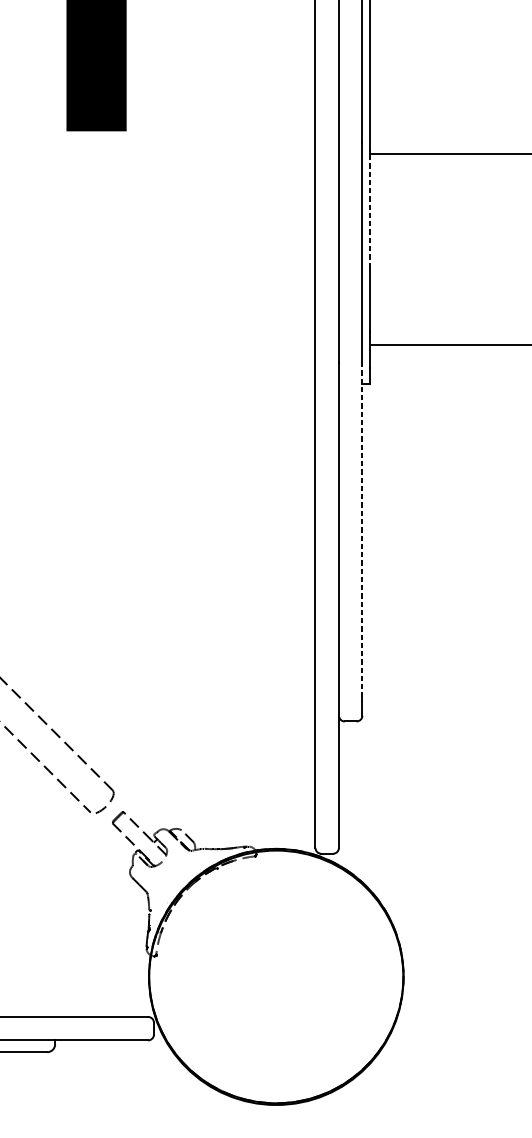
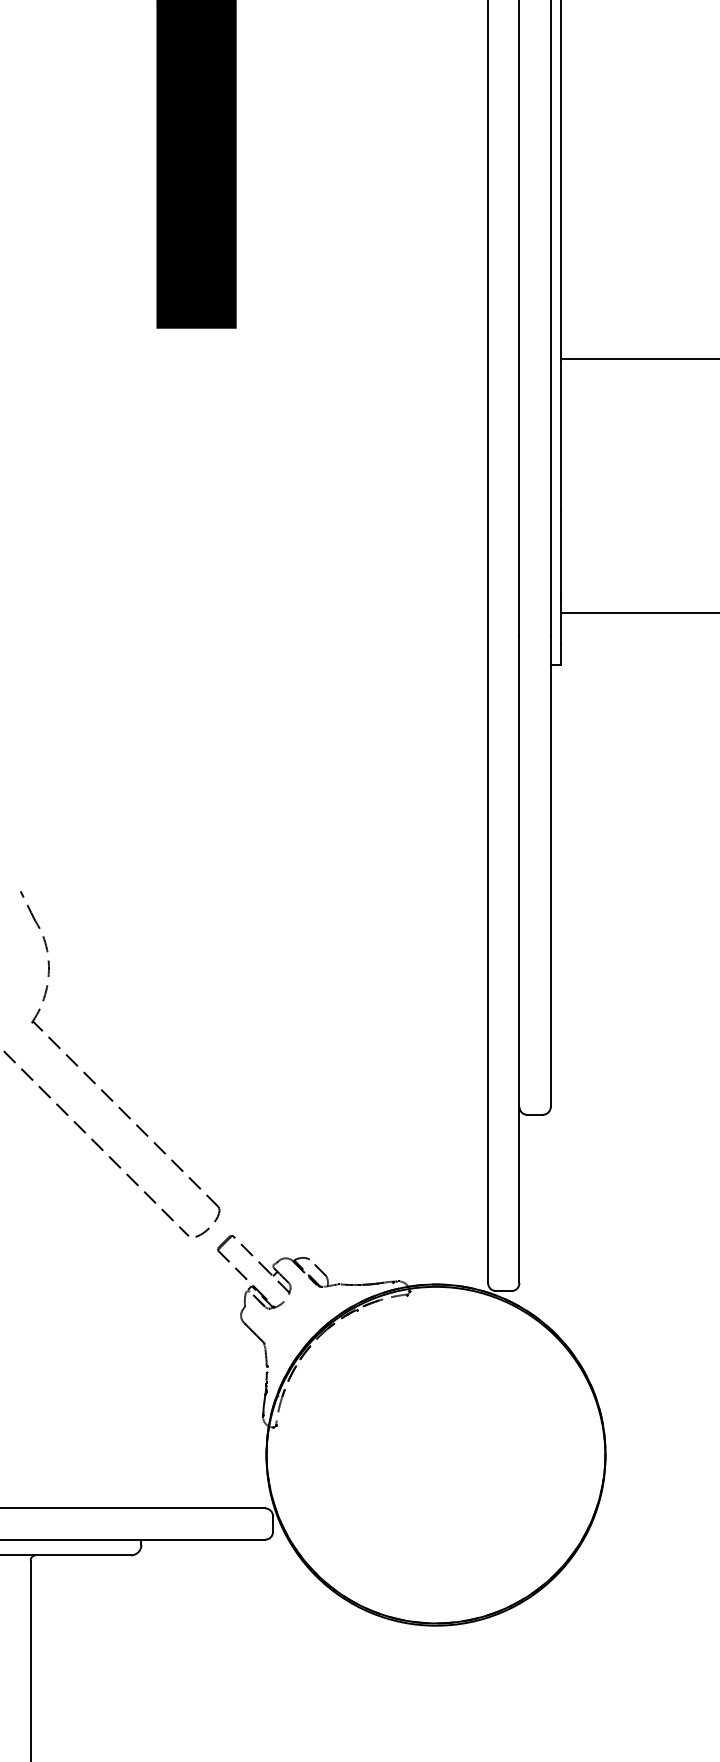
line: (370, 211) -> (561, 435), dashed -> solid
line: (362, 530) -> (550, 860), dashed -> solid

